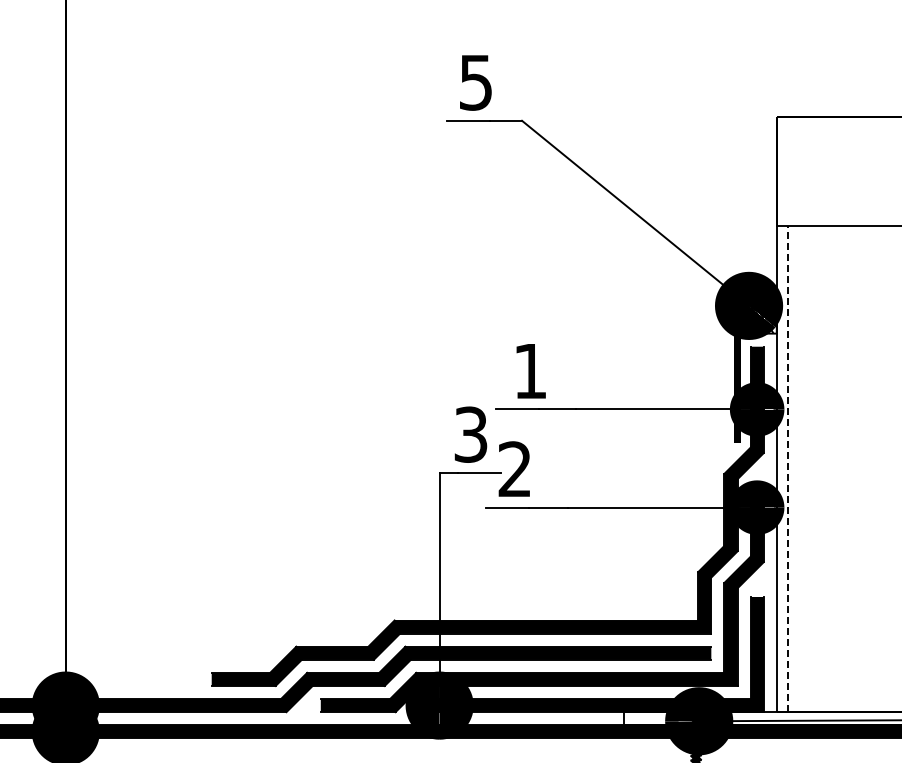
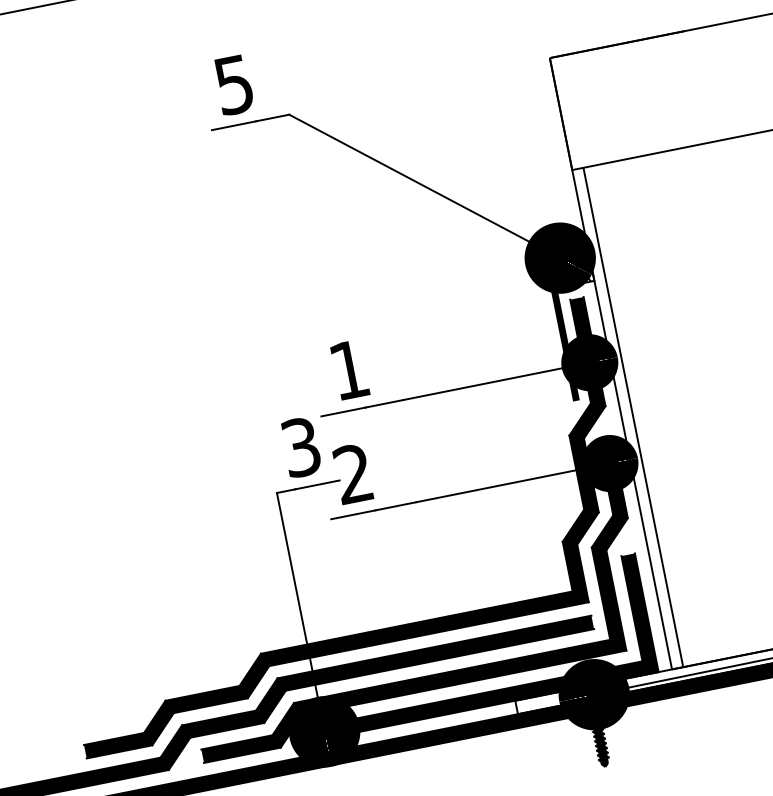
line: (787, 468) -> (633, 417), dashed -> solid

